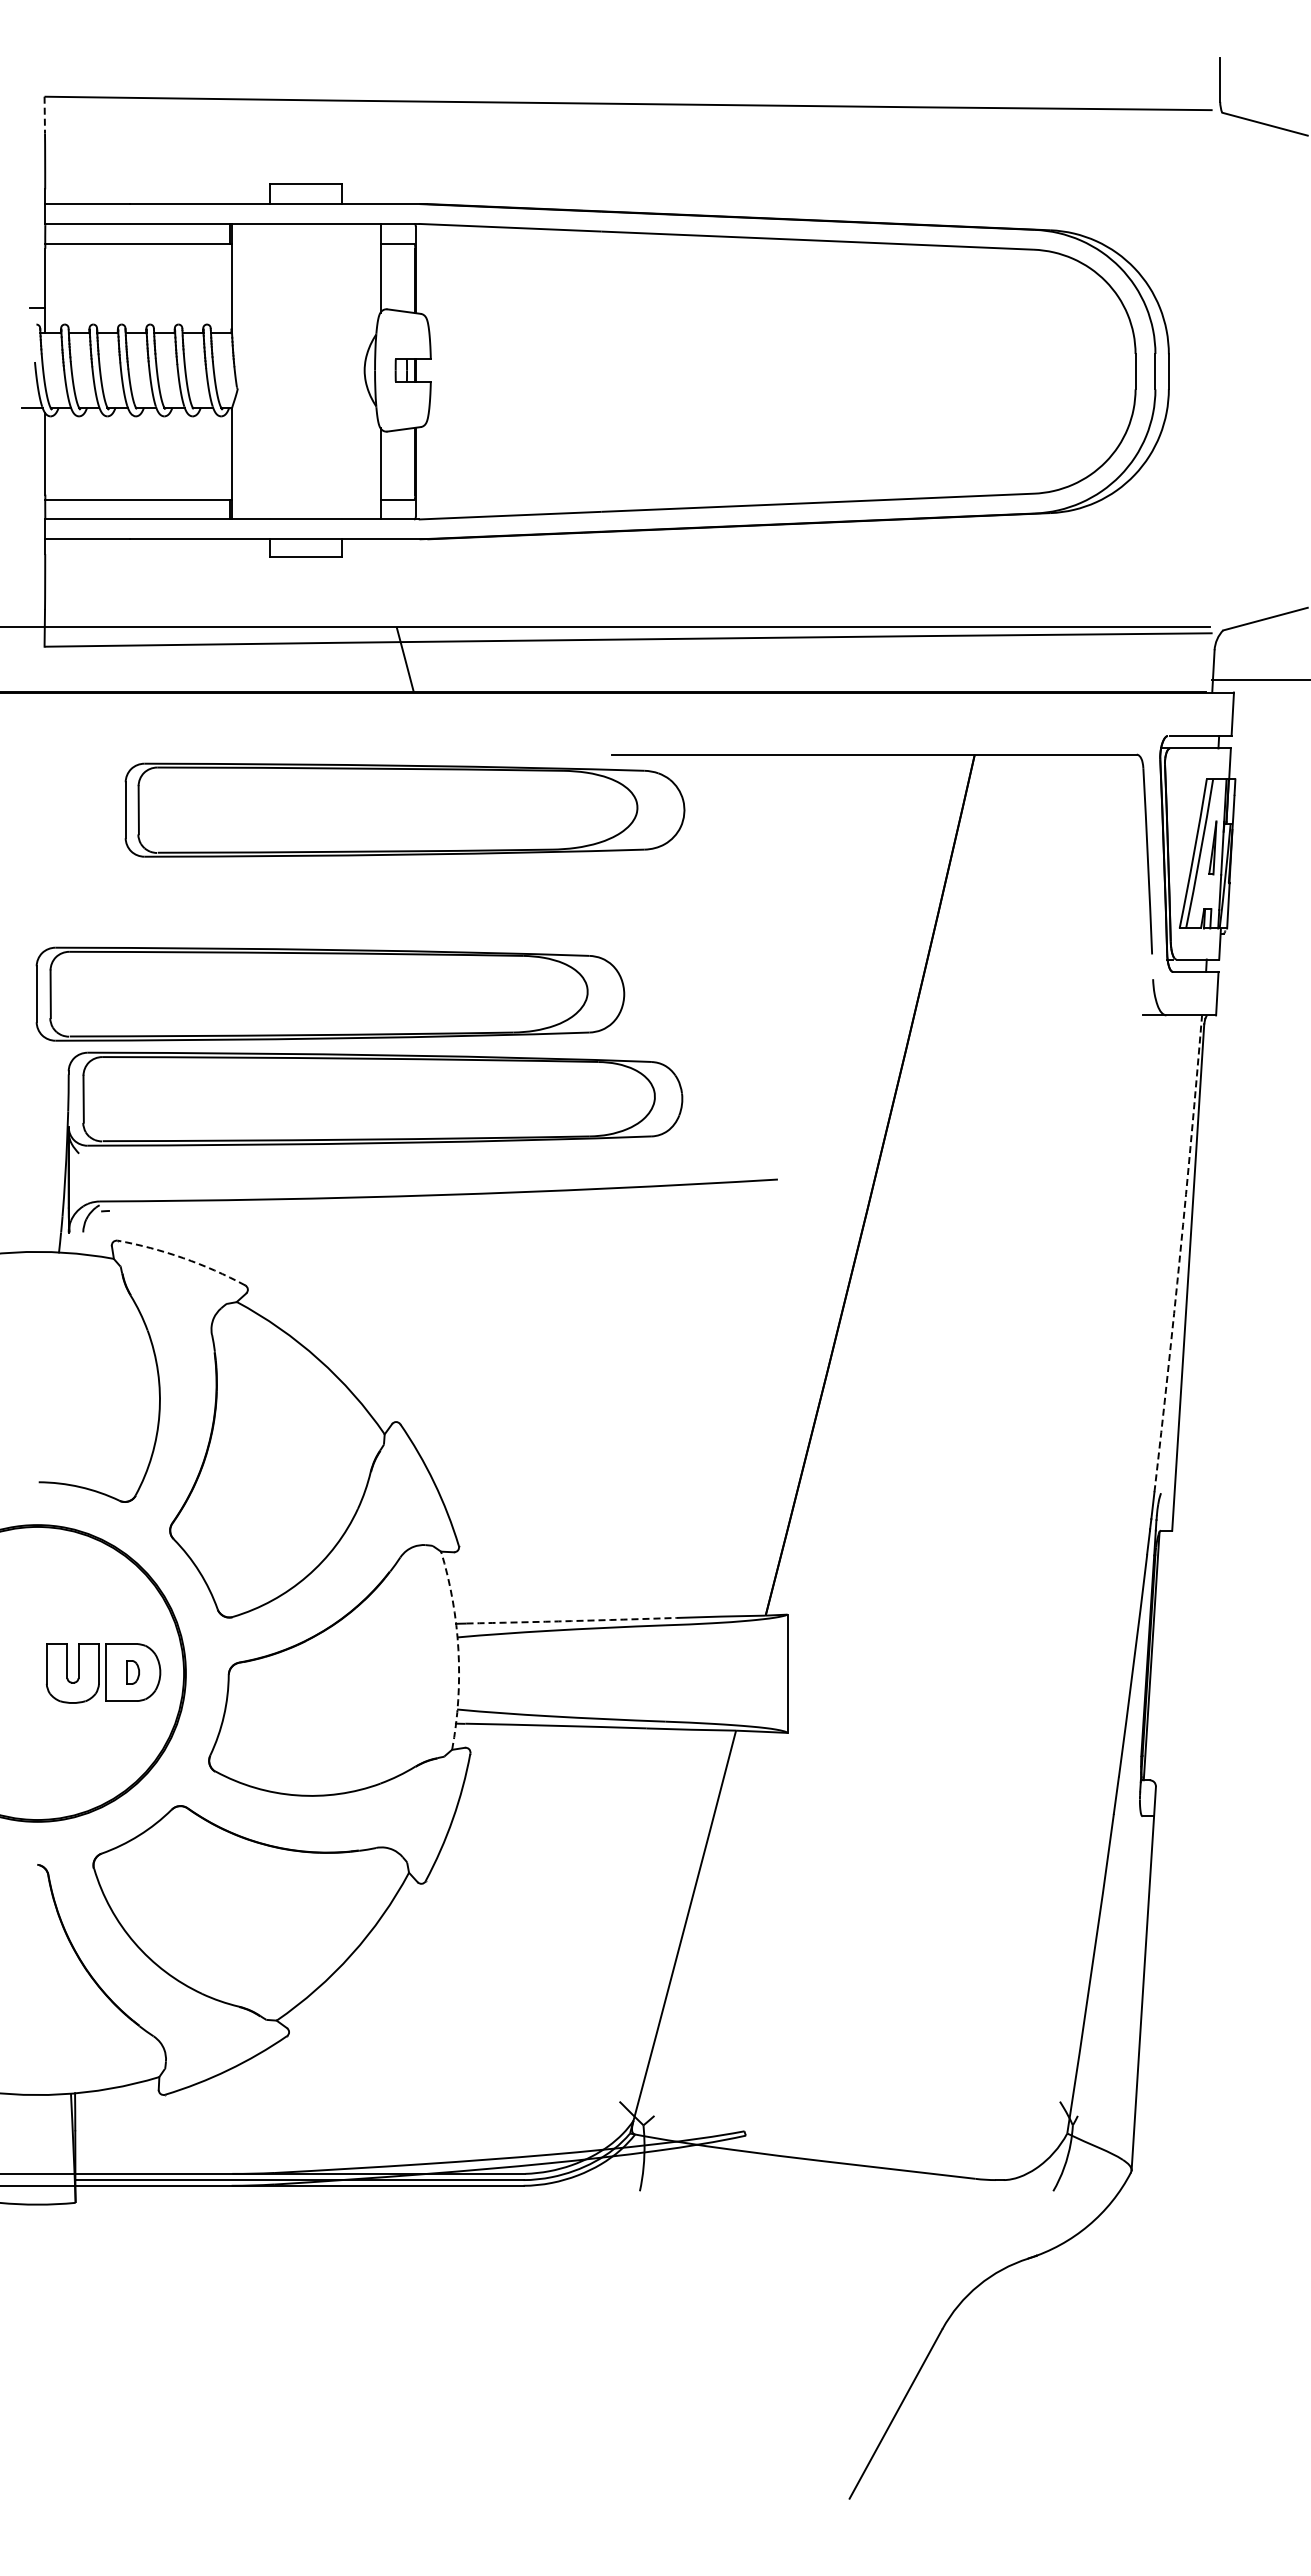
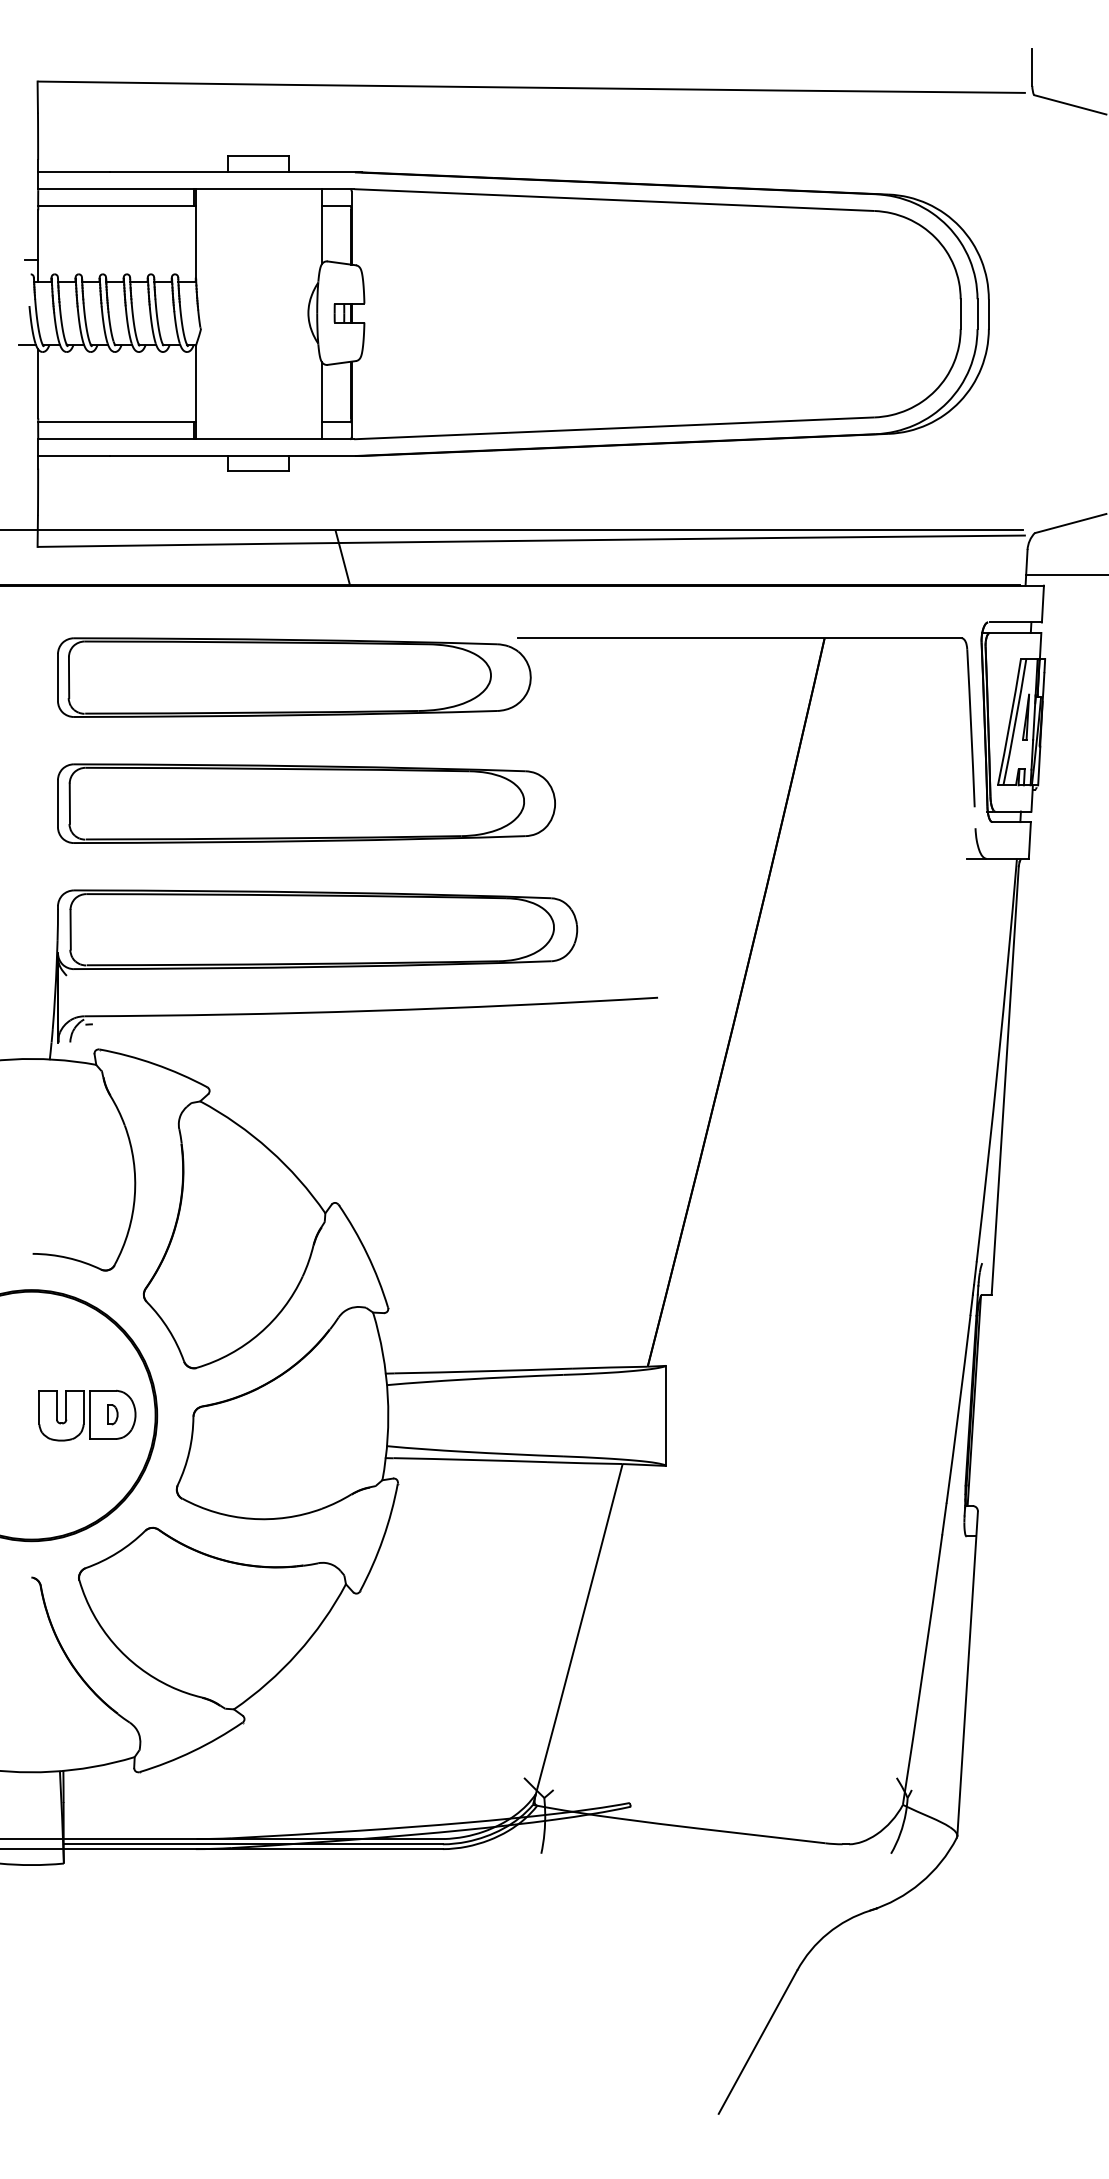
line: (44, 115) -> (37, 97), dashed -> solid
part: (404, 809) -> (293, 677), moved
part: (330, 993) -> (306, 803), moved
arc: (1180, 1254) -> (998, 1061), dashed -> solid
arc: (183, 1258) -> (155, 1064), dashed -> solid
arc: (571, 1621) -> (483, 1371), dashed -> solid
arc: (458, 1650) -> (387, 1396), dashed -> solid

